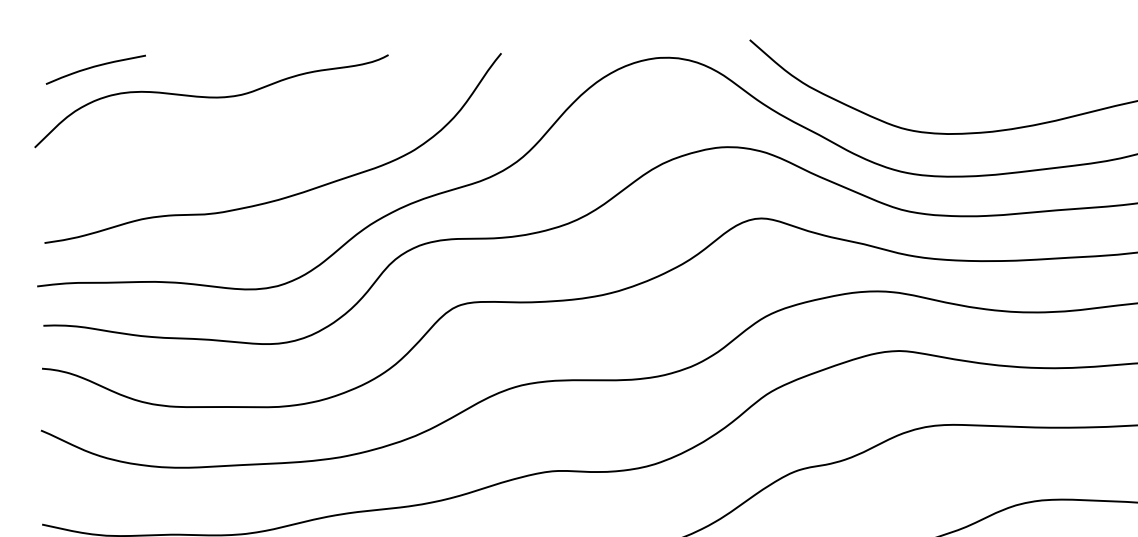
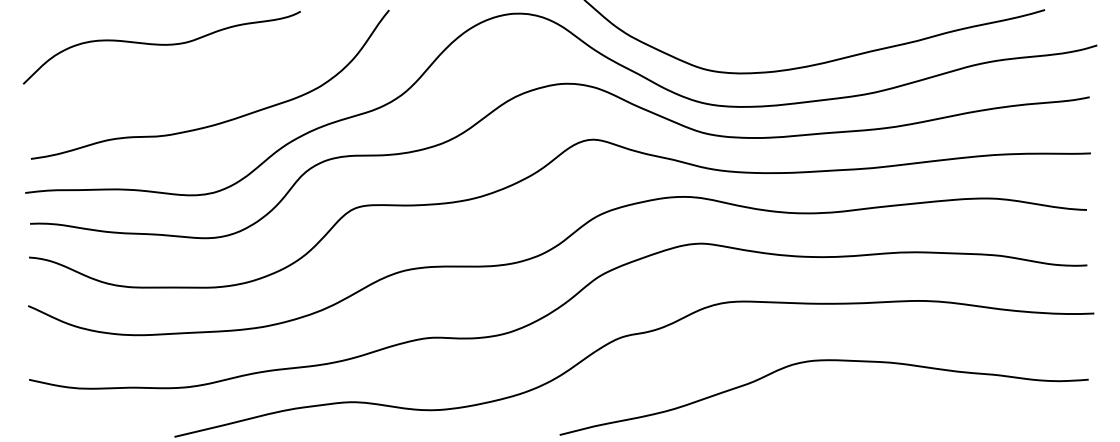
curve: (96, 67) -> (71, 21), removed

